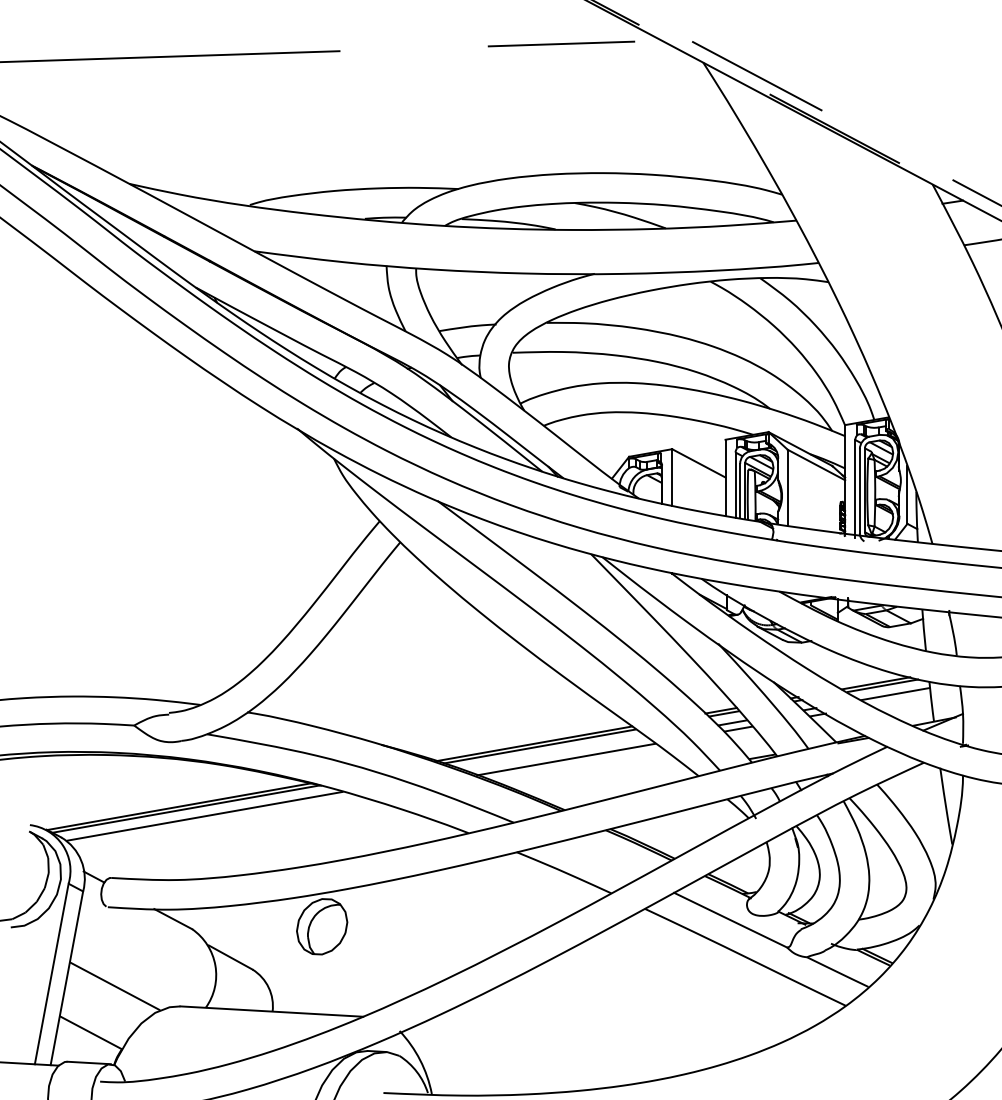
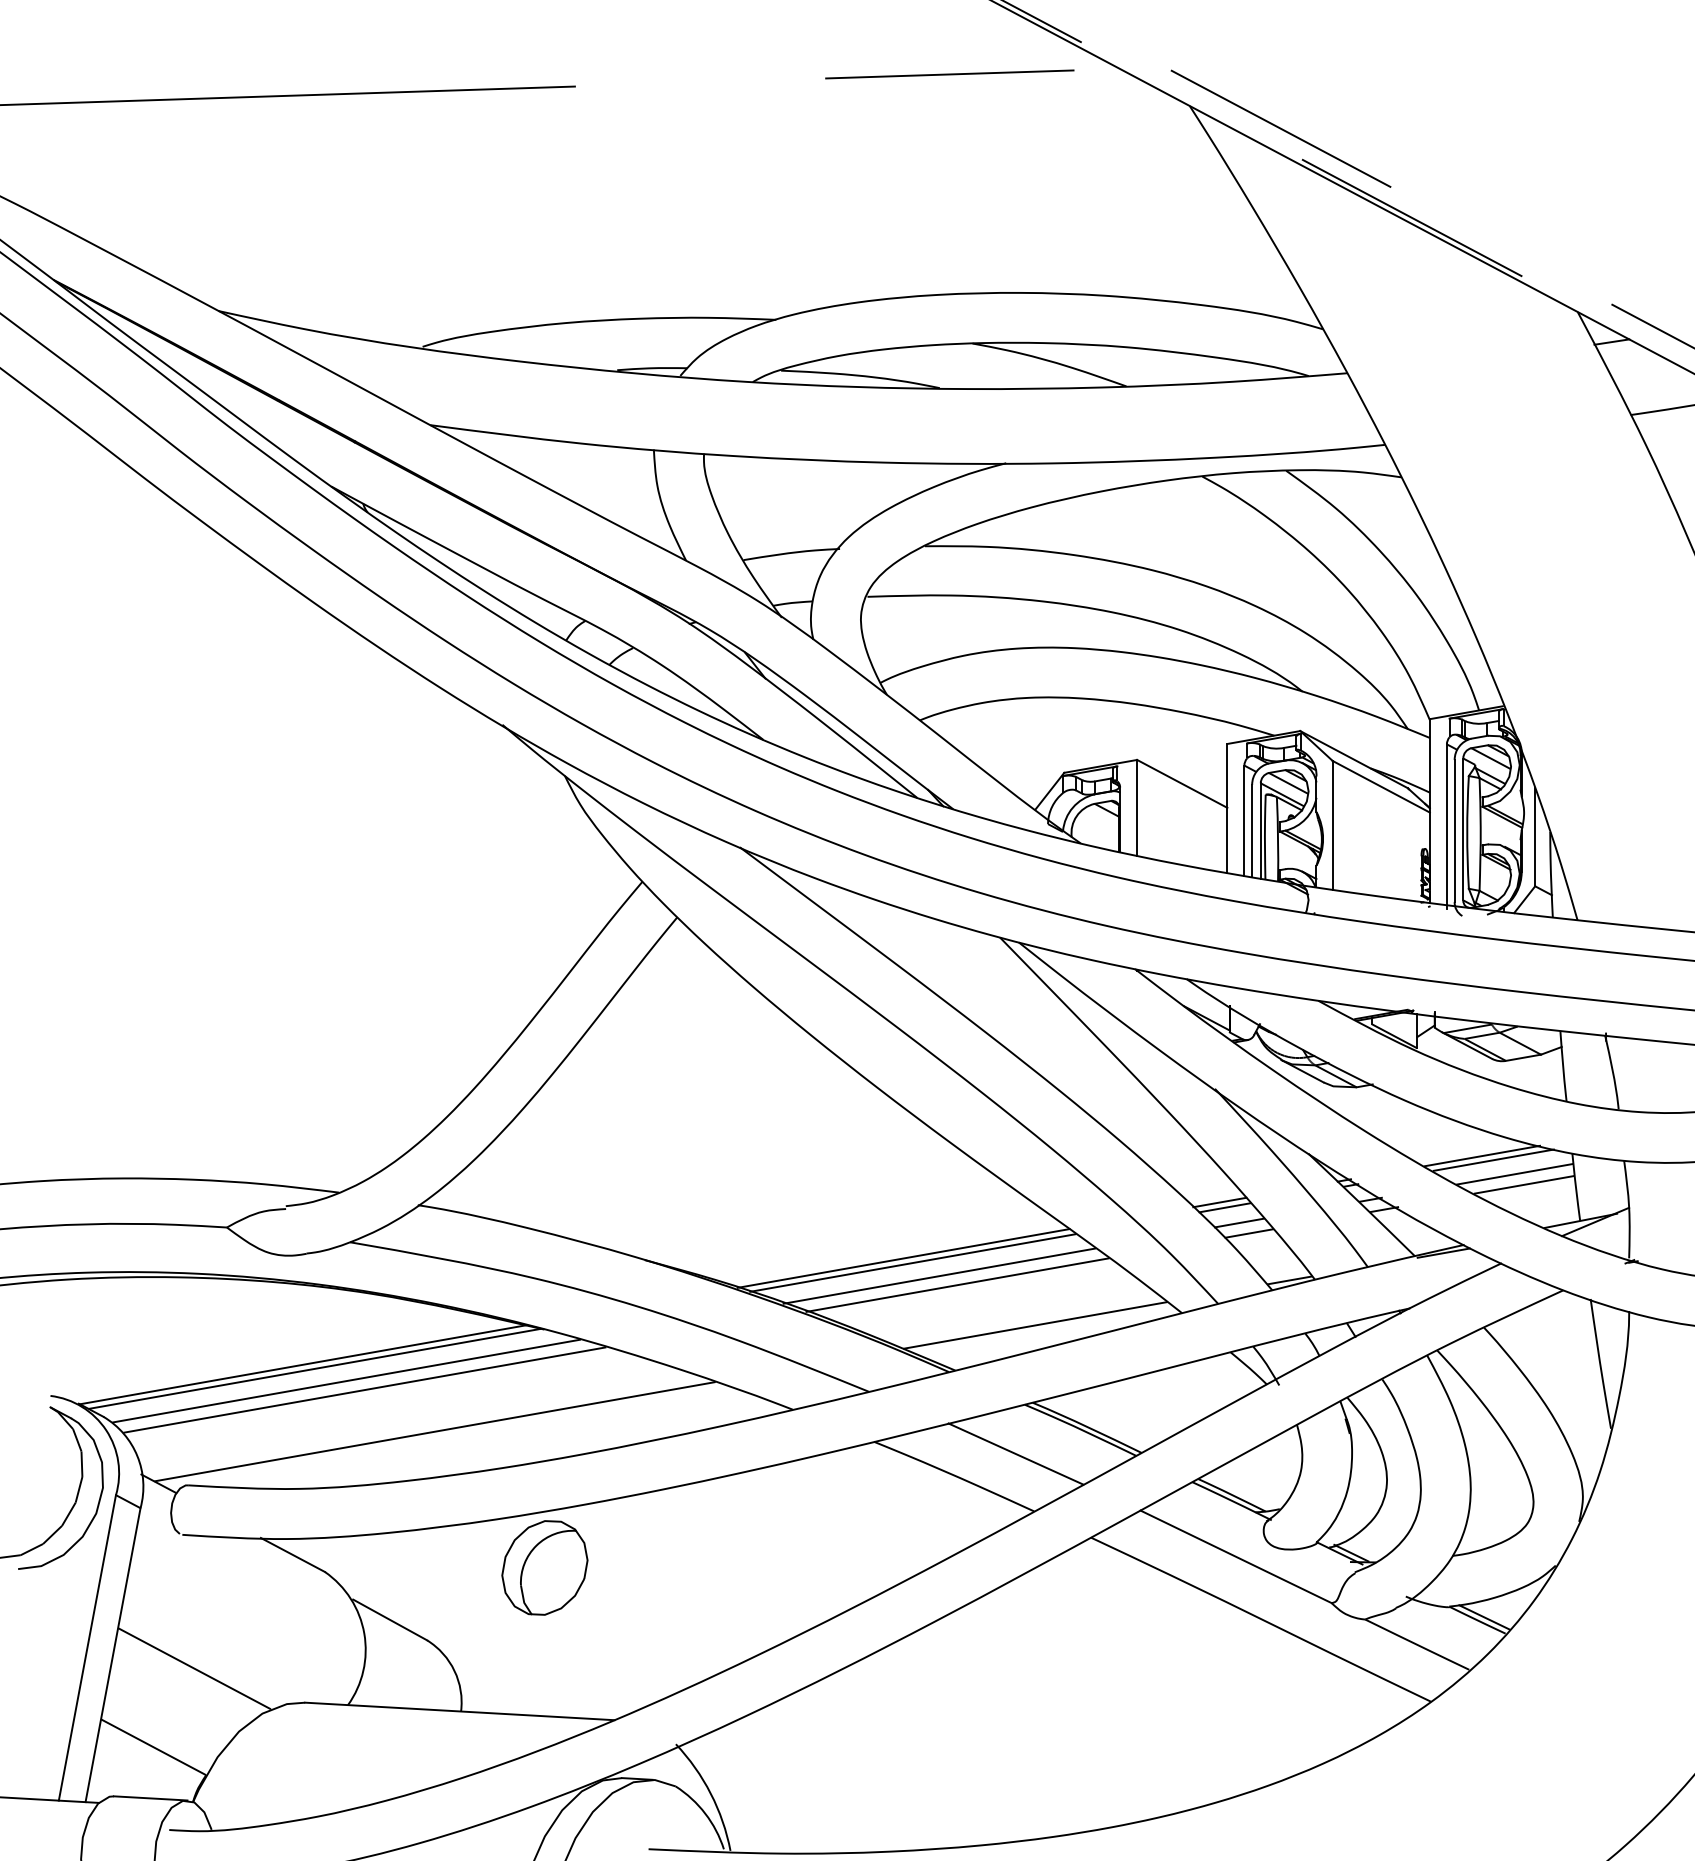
line: (900, 700) -> (1523, 1185), added
line: (554, 753) -> (938, 1274), added
line: (611, 783) -> (1034, 1325), added
line: (215, 821) -> (364, 1389), added
line: (257, 845) -> (435, 1430), added
line: (600, 859) -> (1015, 1454), added

